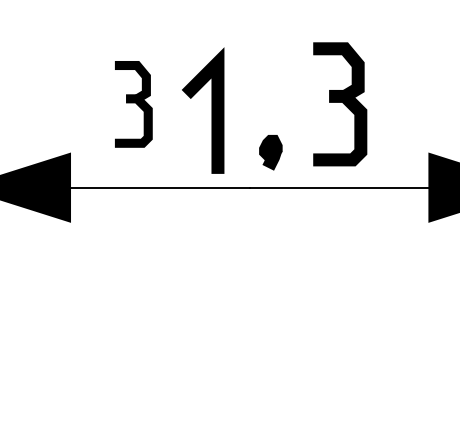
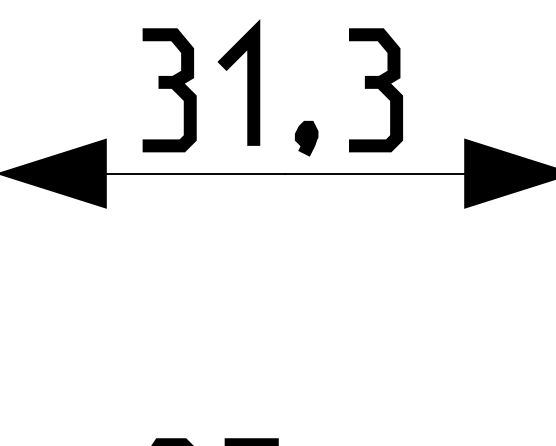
part: (133, 104) -> (169, 90), size x1.43
line: (211, 110) -> (247, 82), moved

